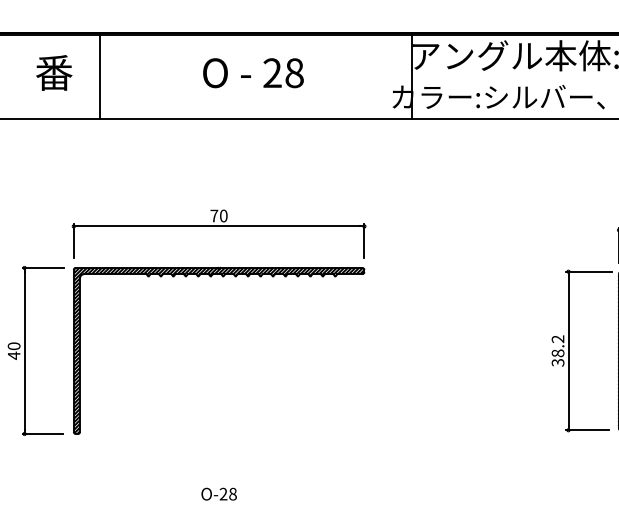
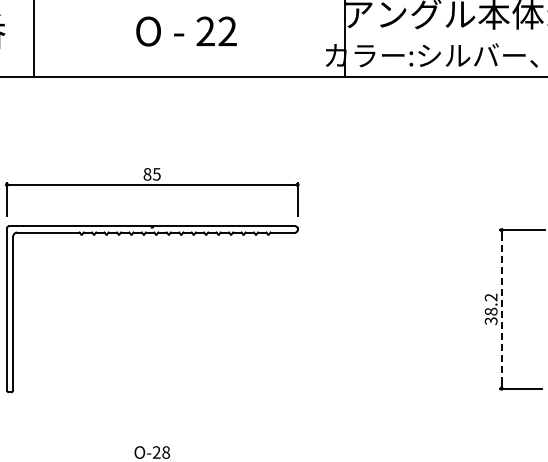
text: (294, 73) -> (227, 31), 28 -> 22
text: (218, 215) -> (151, 173), 70 -> 85
hatch: (218, 350) -> (151, 308), removed
line: (568, 350) -> (501, 308), solid -> dashed

